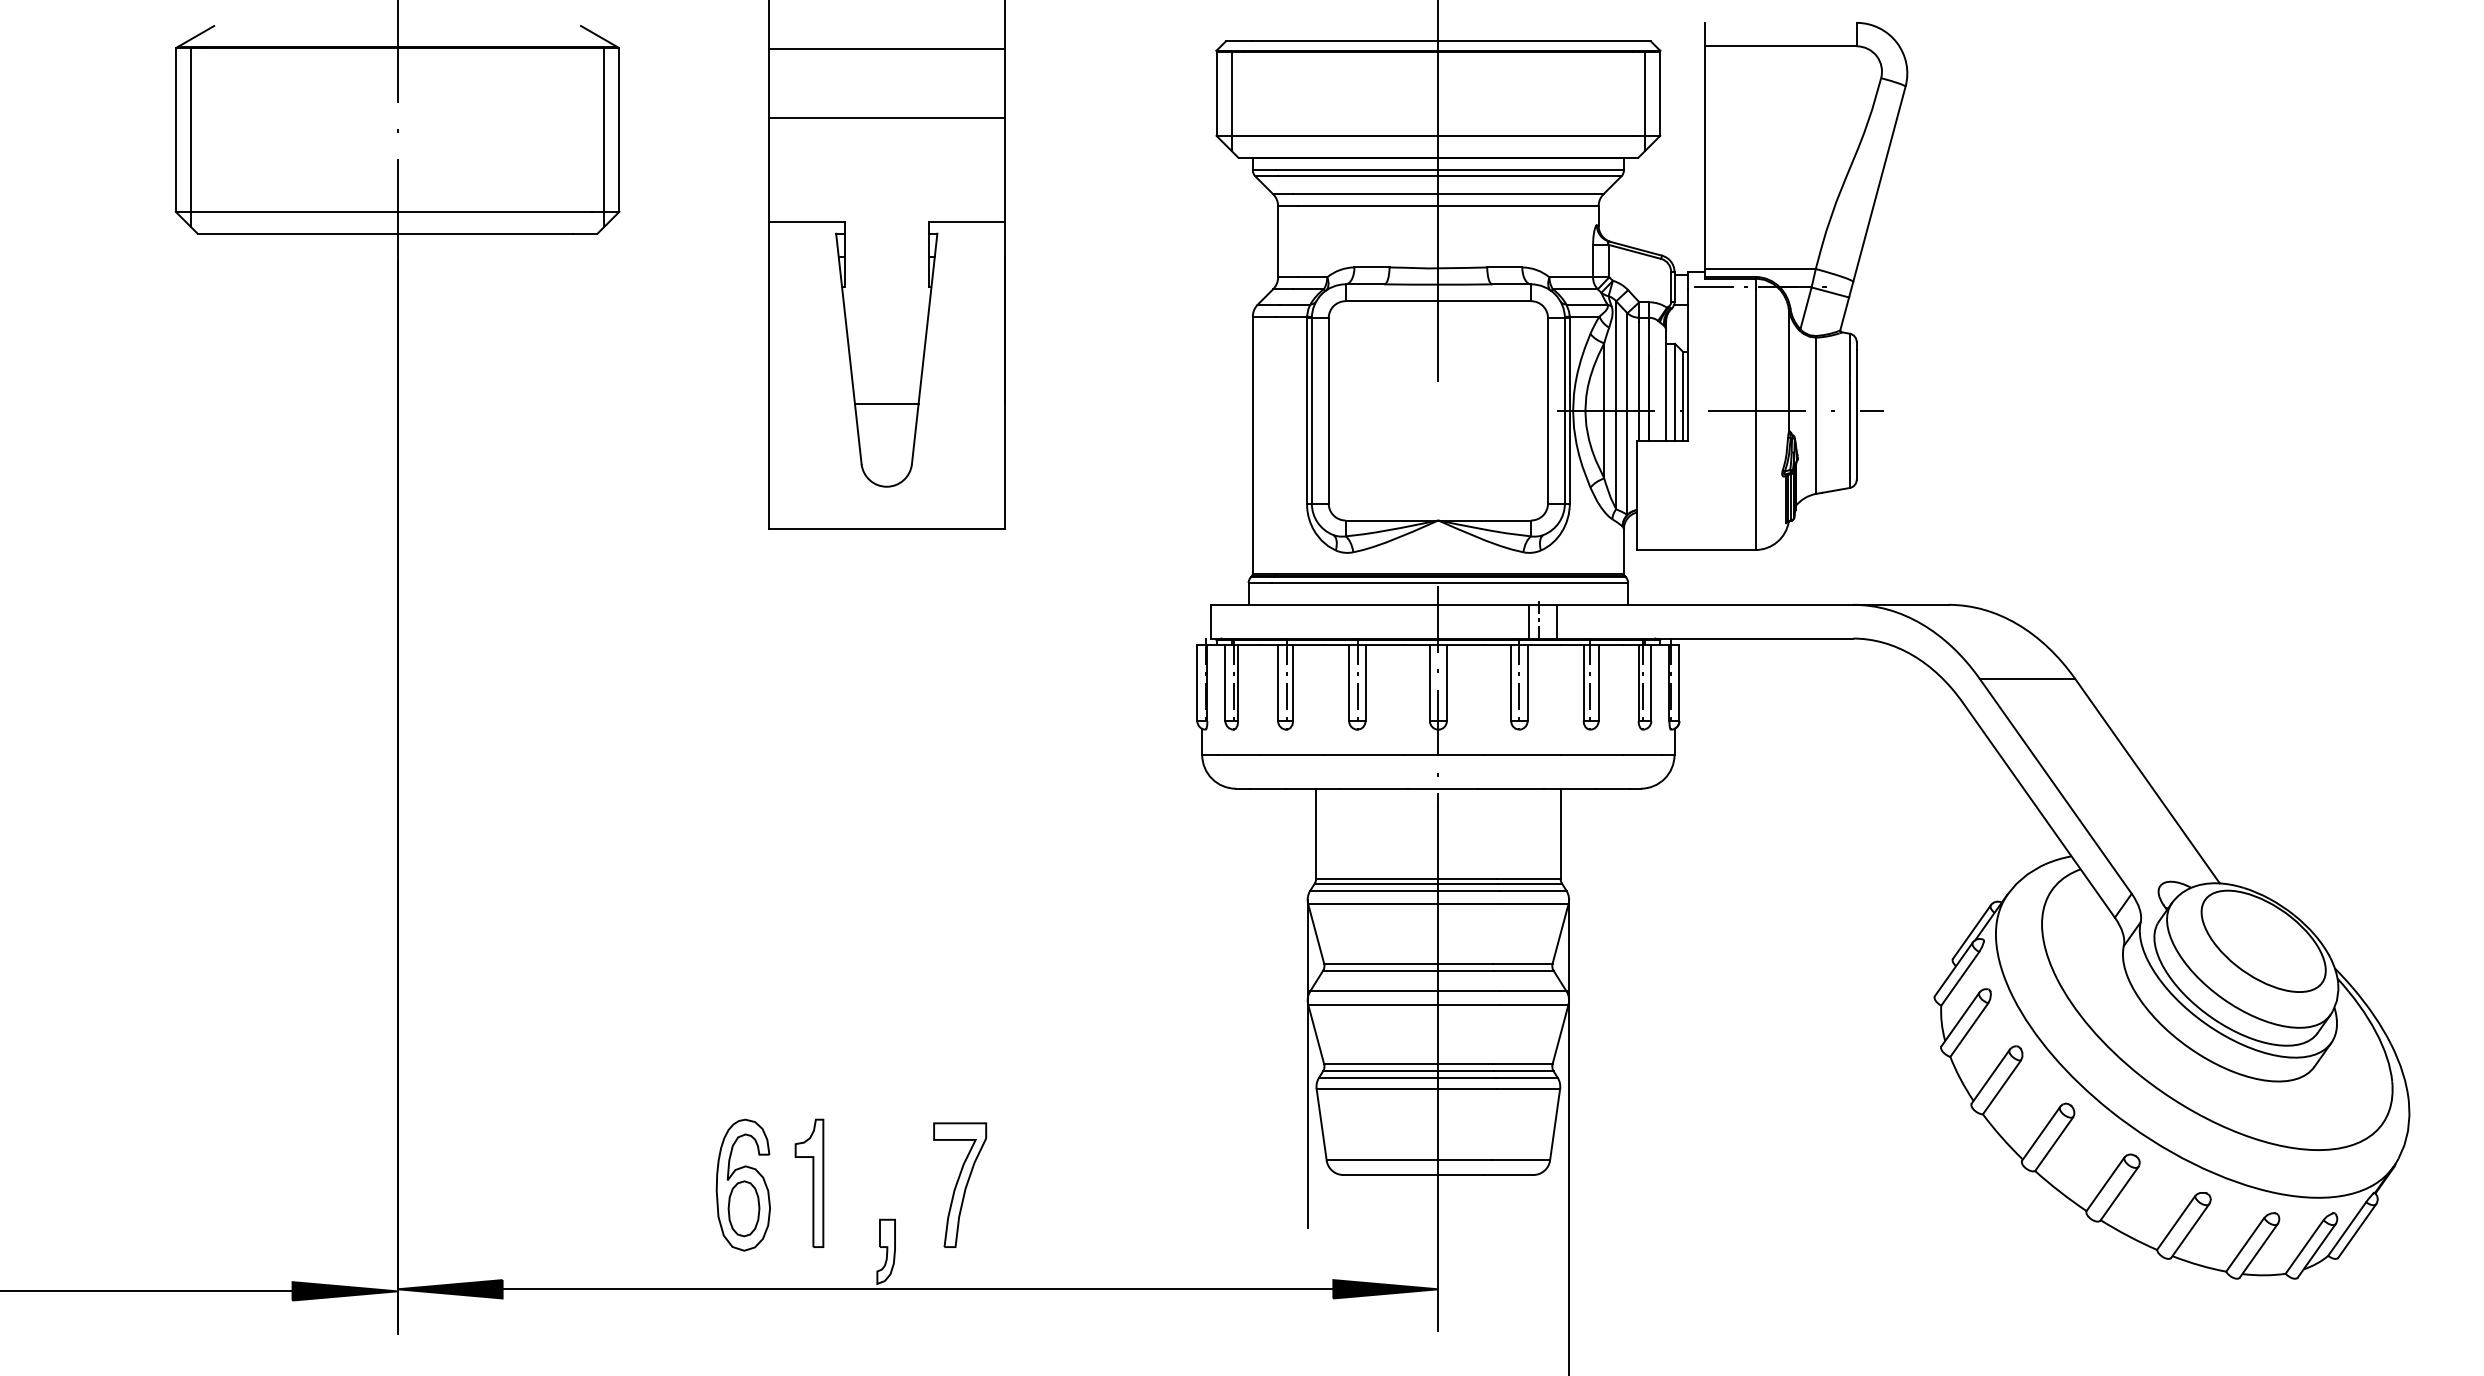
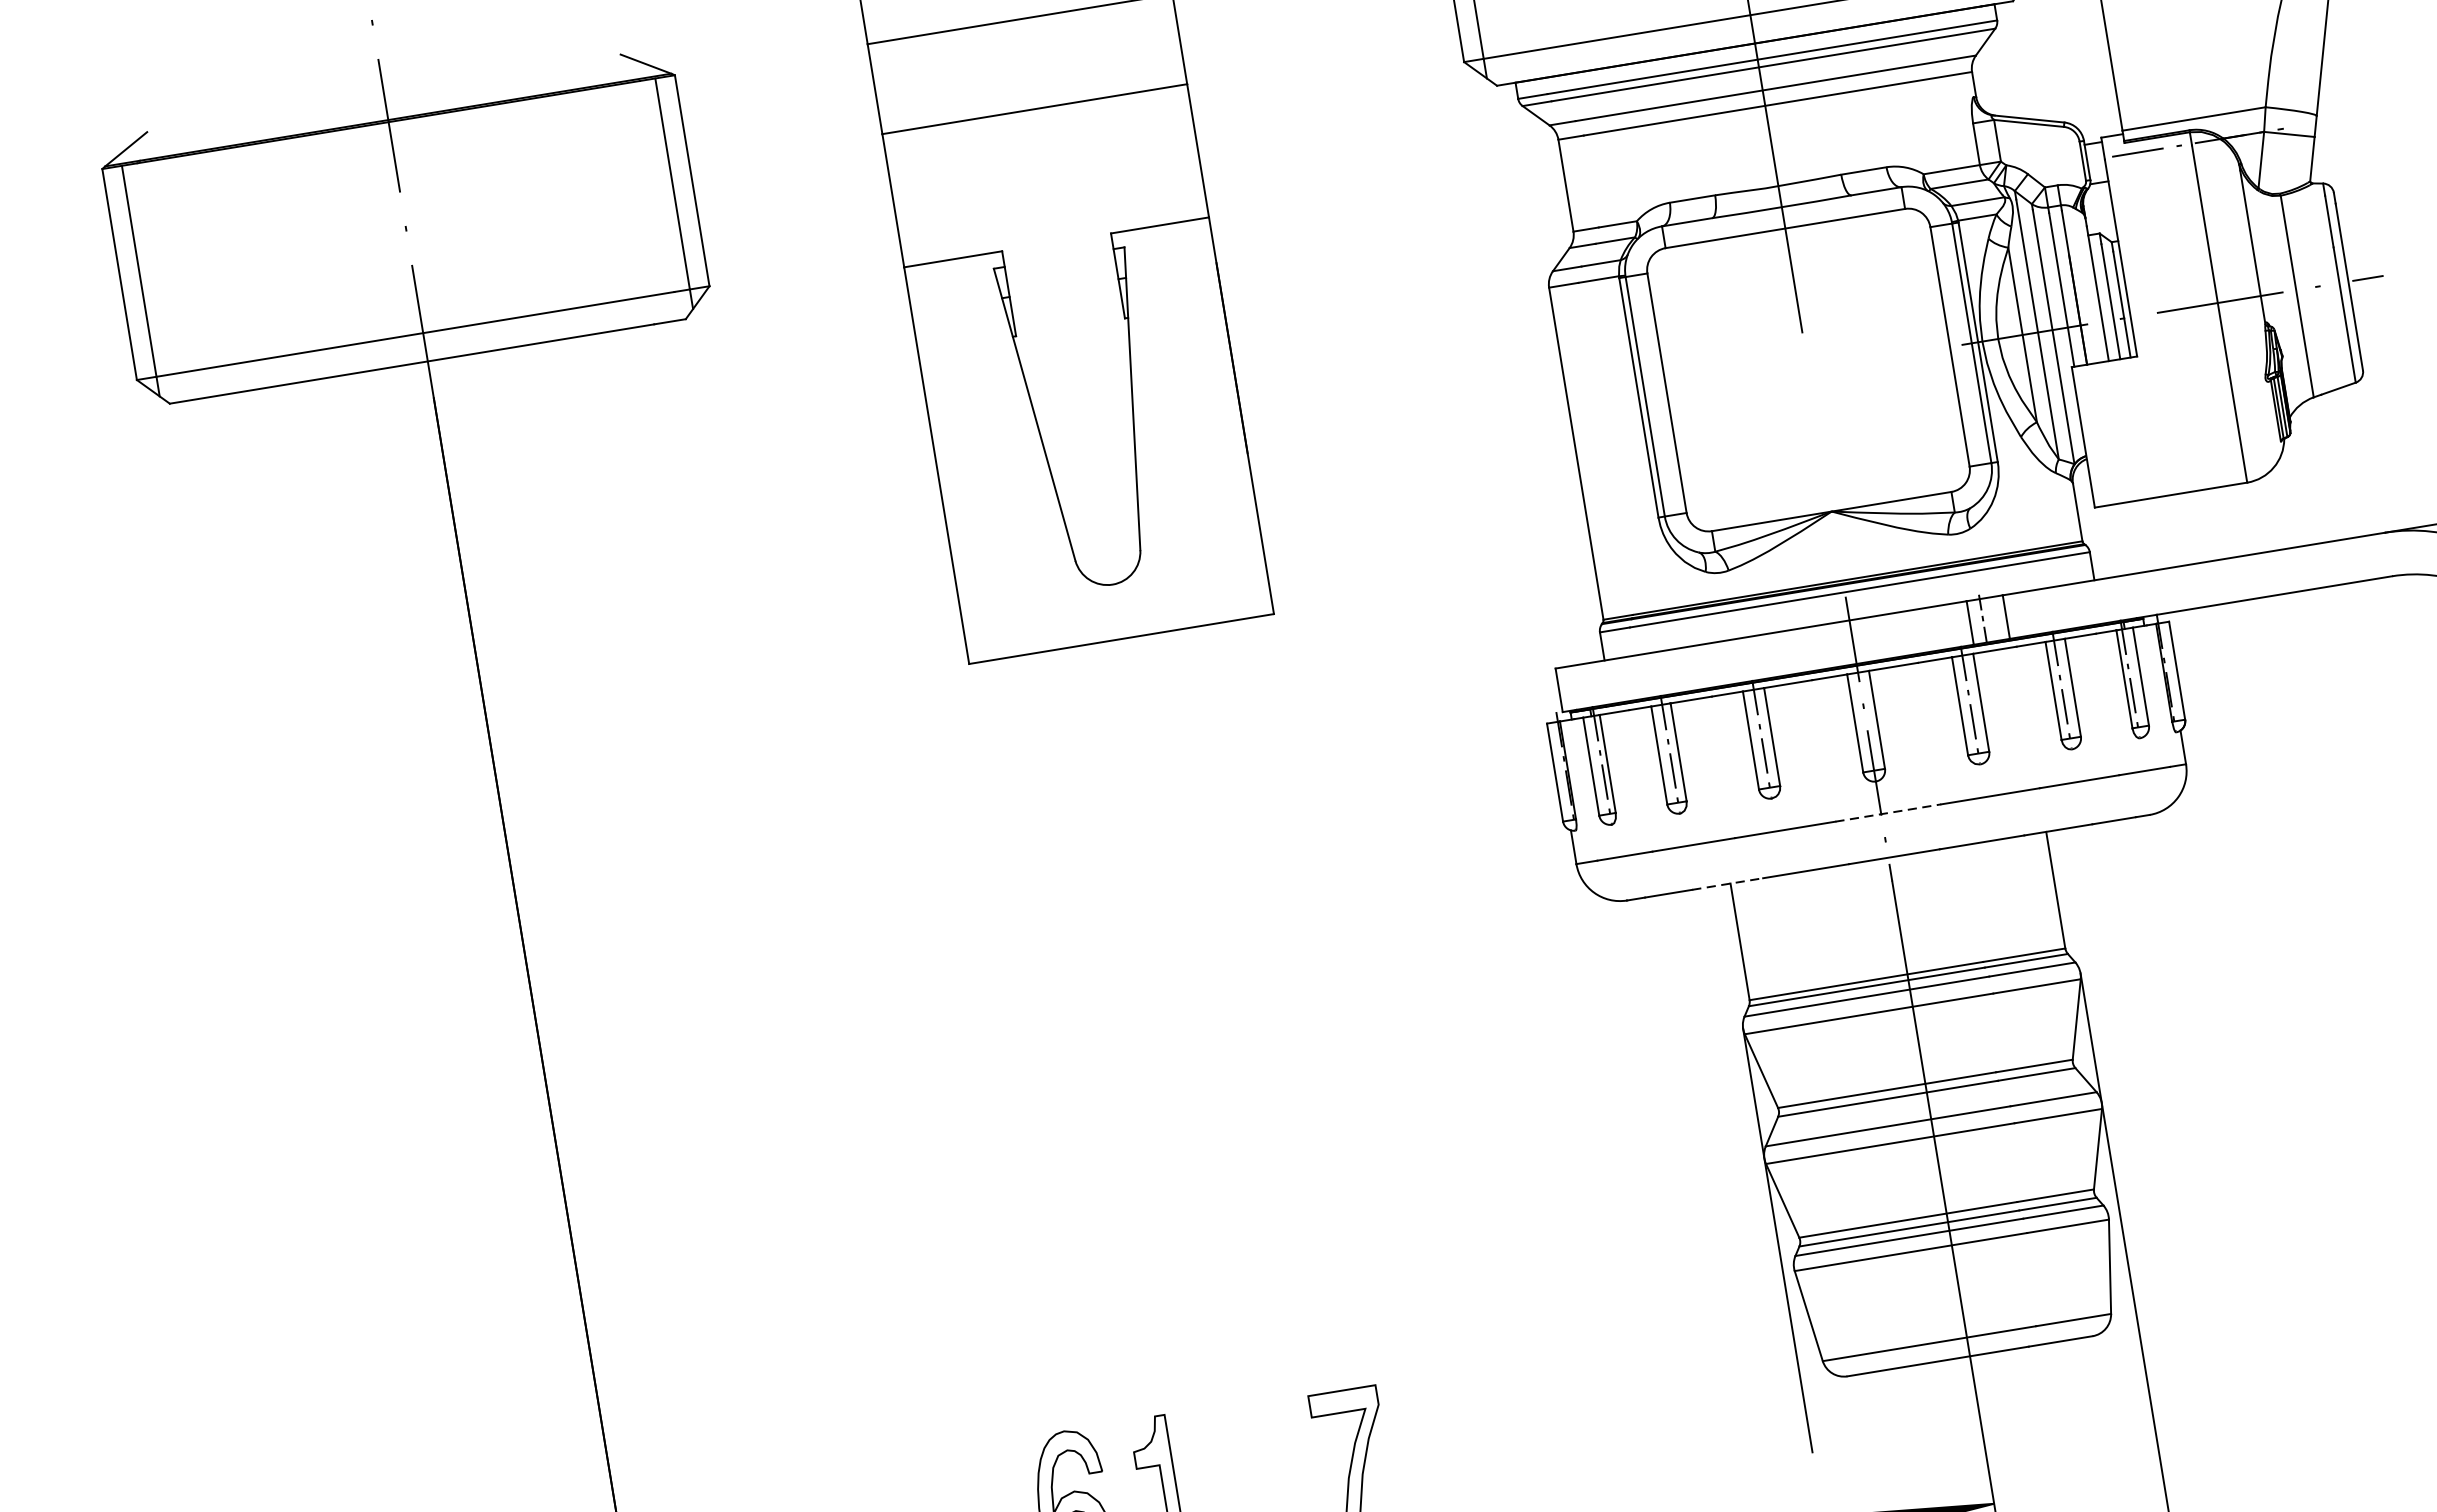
line: (886, 404) -> (1094, 478), removed
line: (1443, 754) -> (1887, 812), solid -> dashed
line: (1314, 788) -> (1728, 883), solid -> dashed

